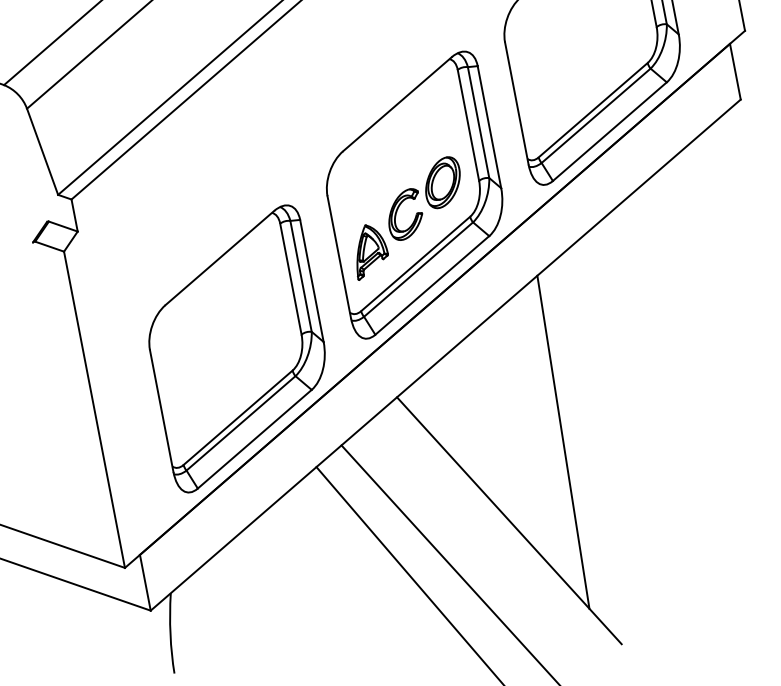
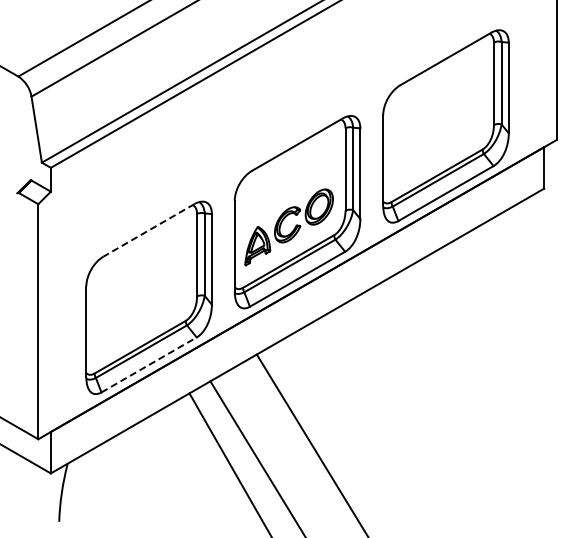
line: (219, 258) -> (148, 230), solid -> dashed
line: (255, 438) -> (149, 364), solid -> dashed
line: (562, 442) -> (369, 409), removed

